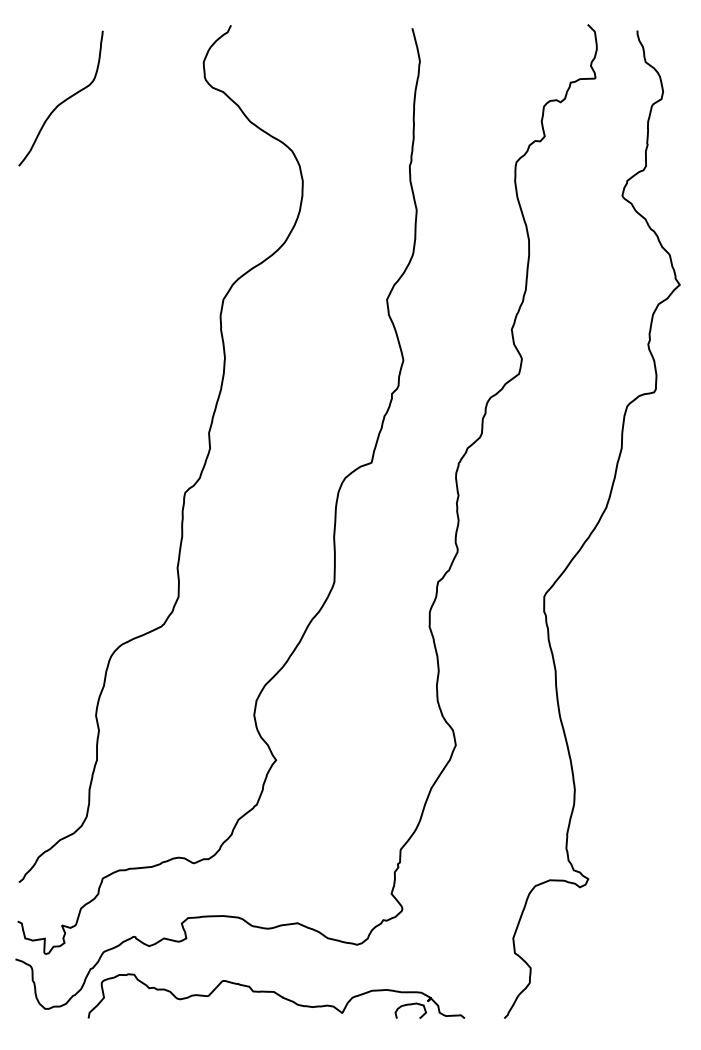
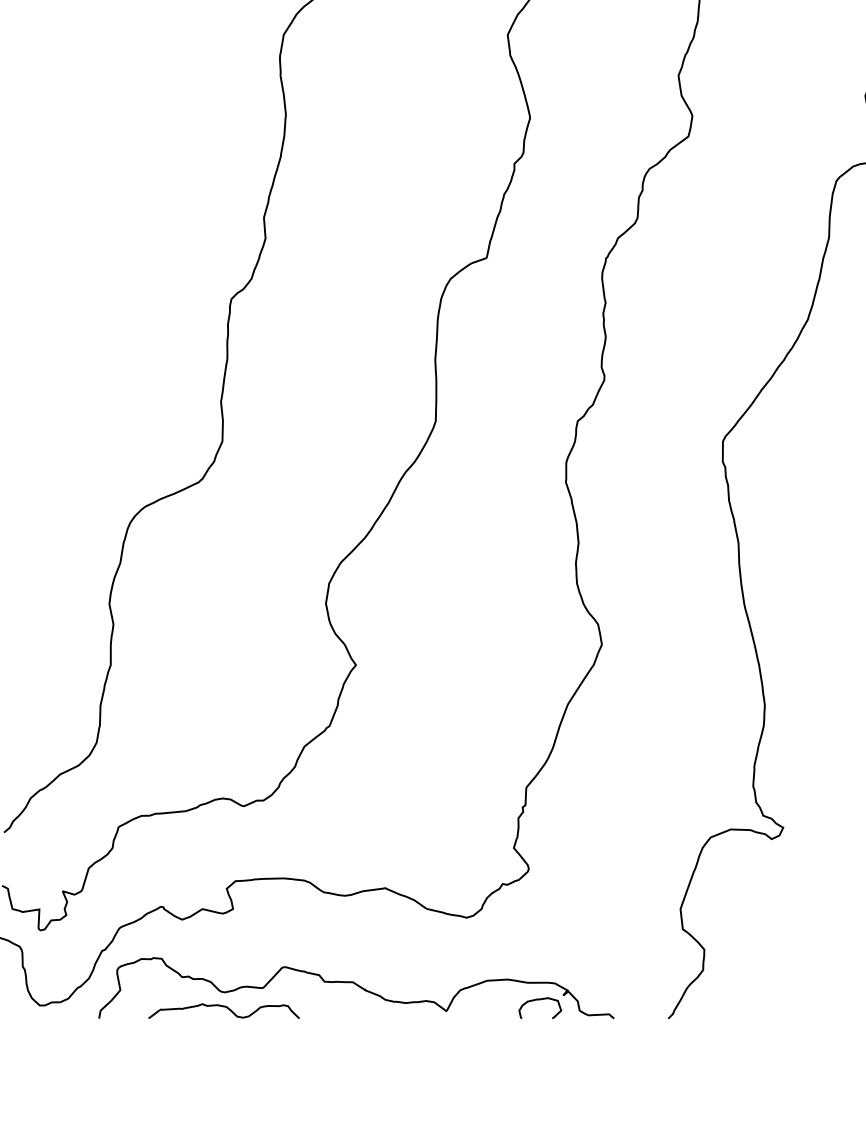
curve: (179, 1010) -> (223, 1007), added

